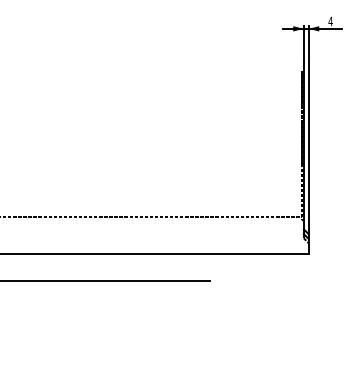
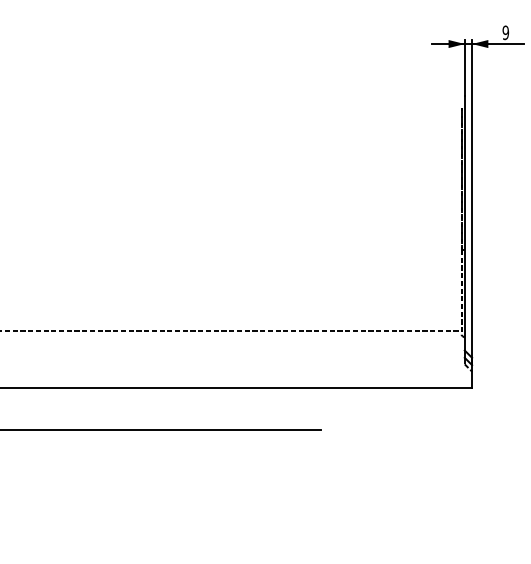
text: (330, 21) -> (505, 32), 4 -> 9

